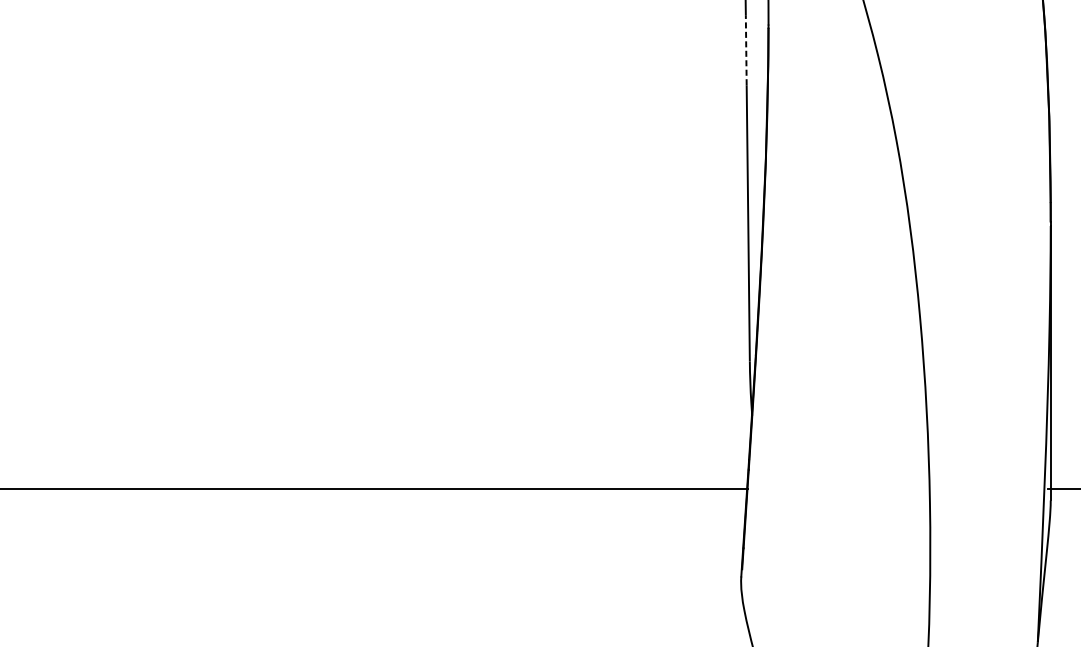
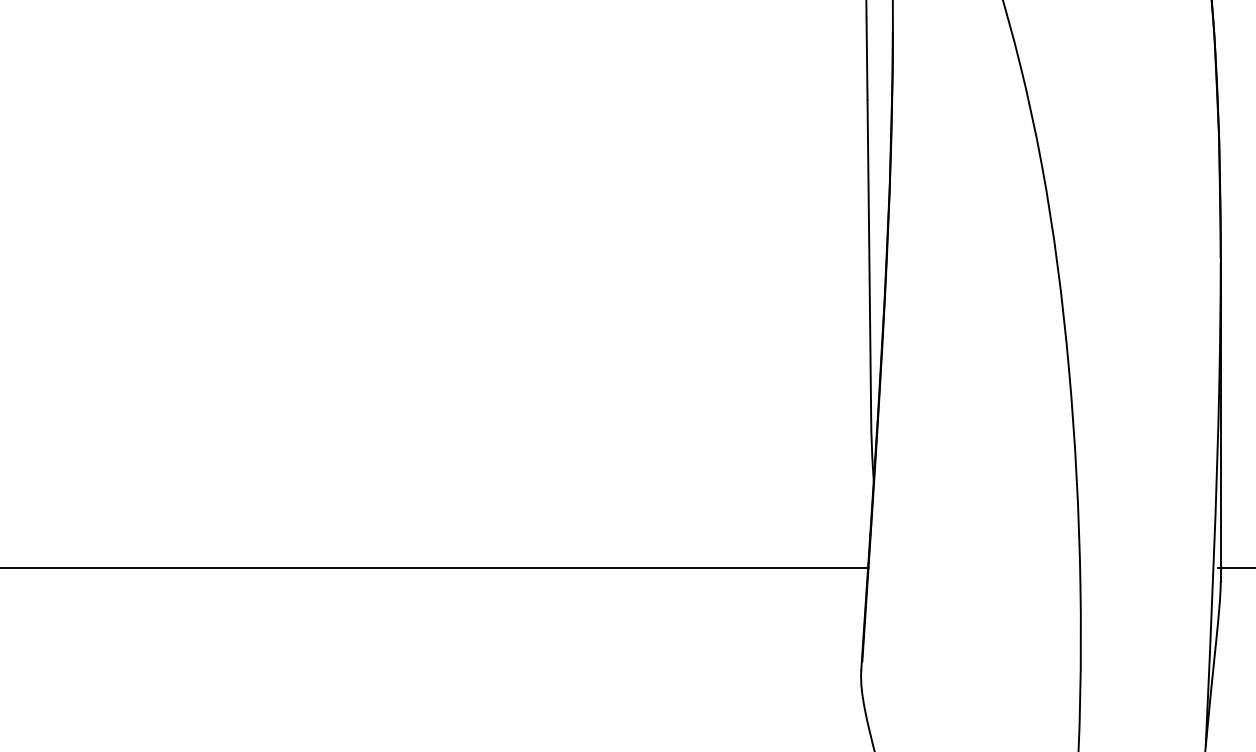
line: (746, 50) -> (867, 58), dashed -> solid

